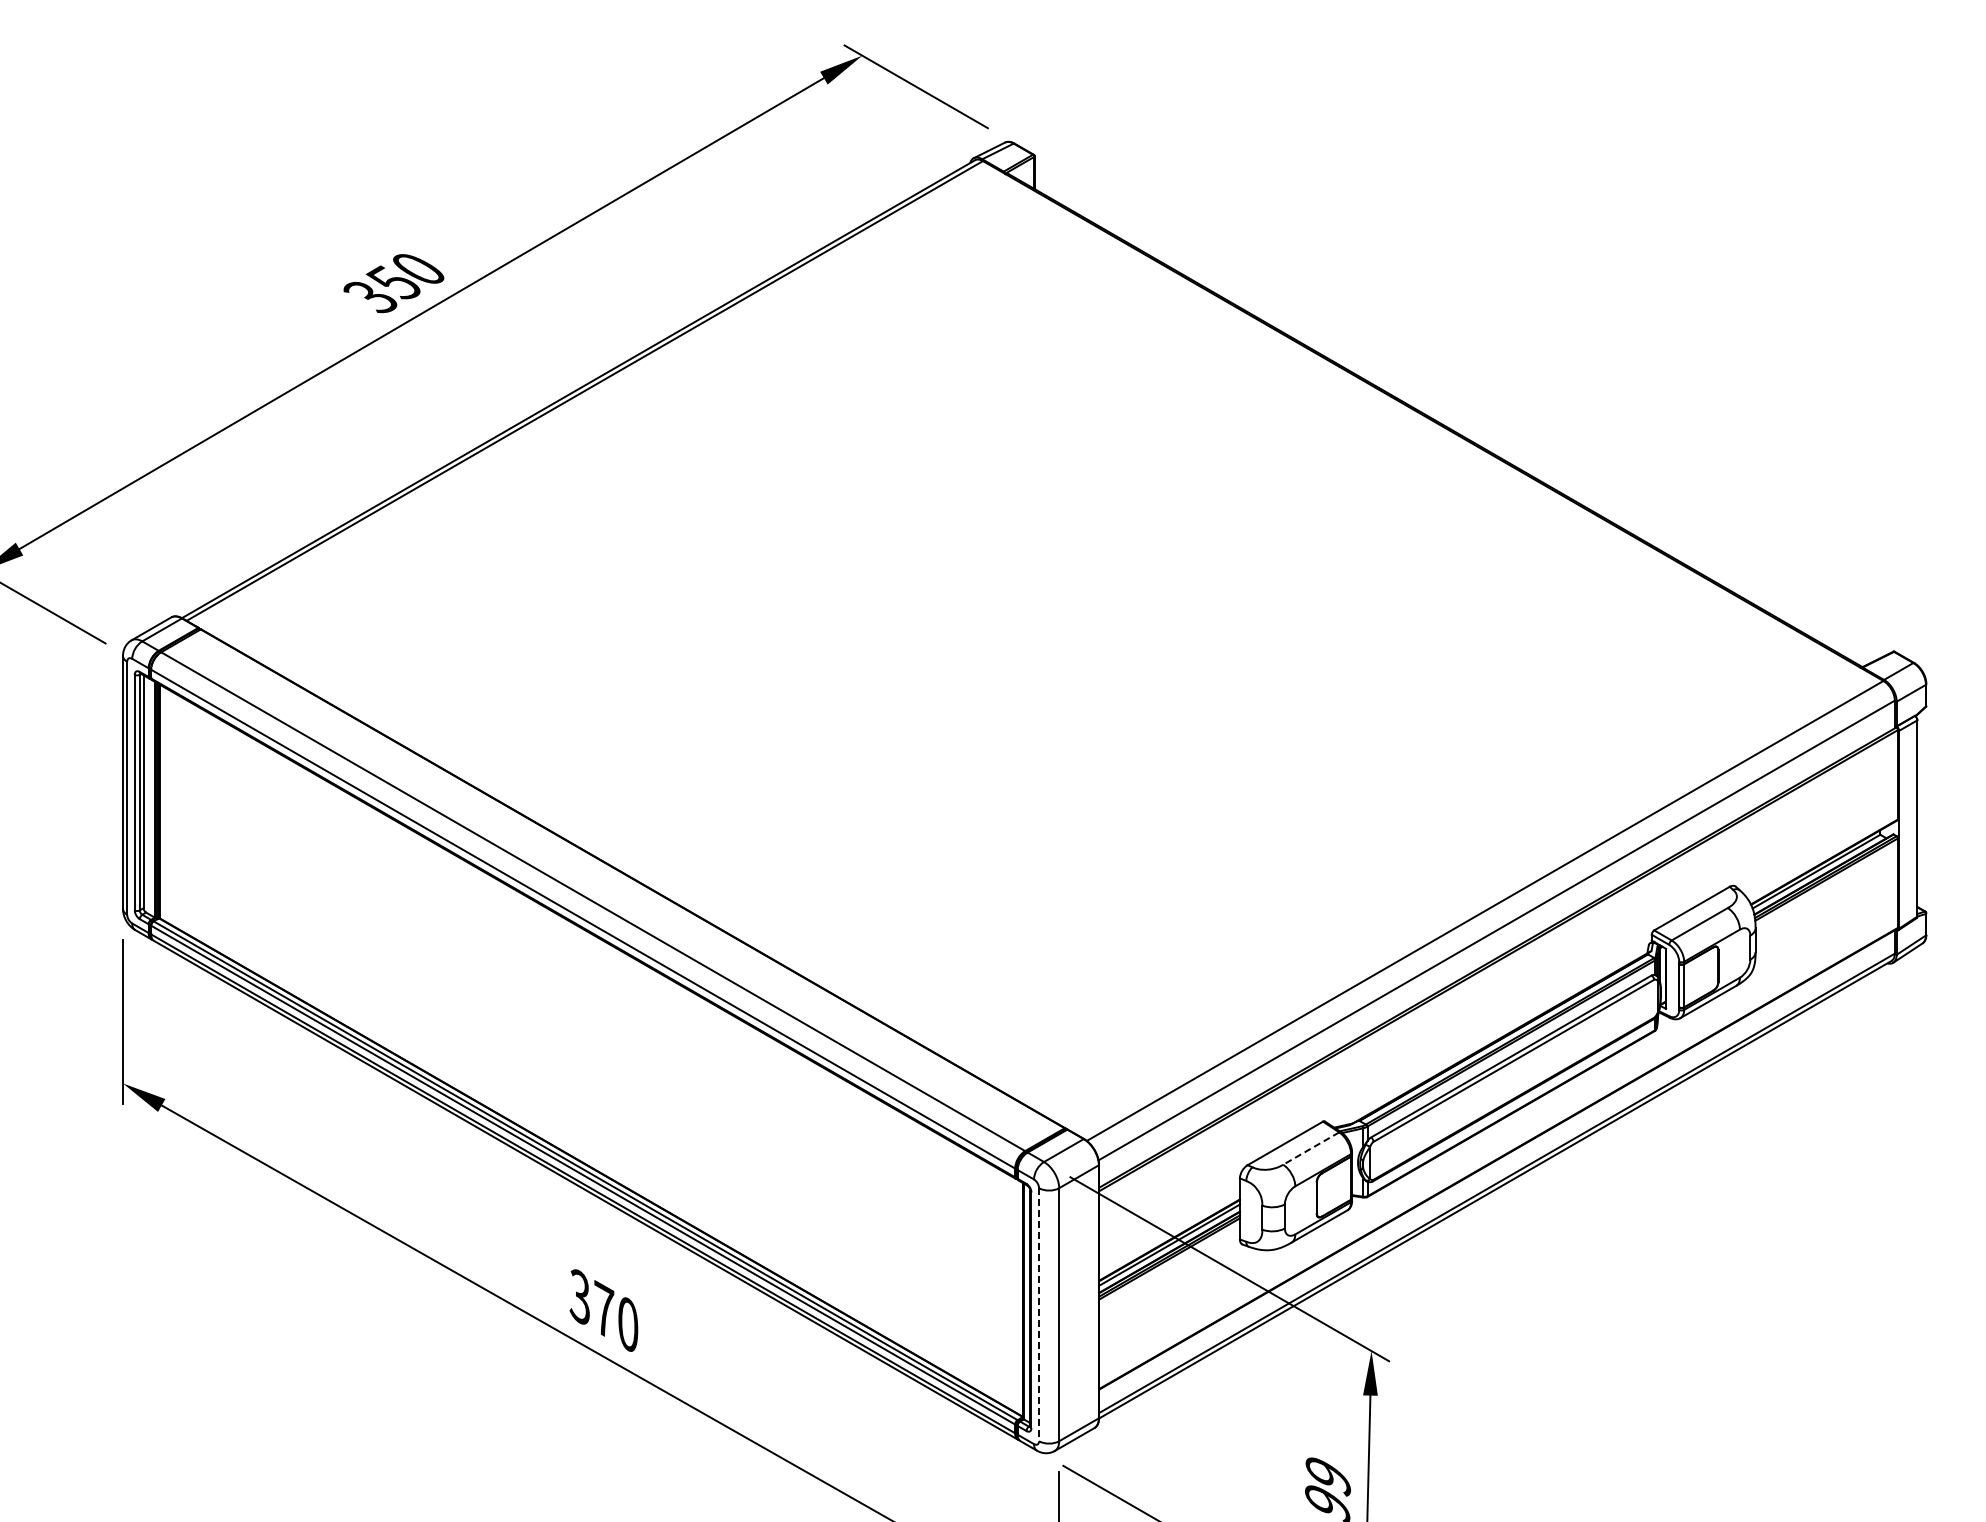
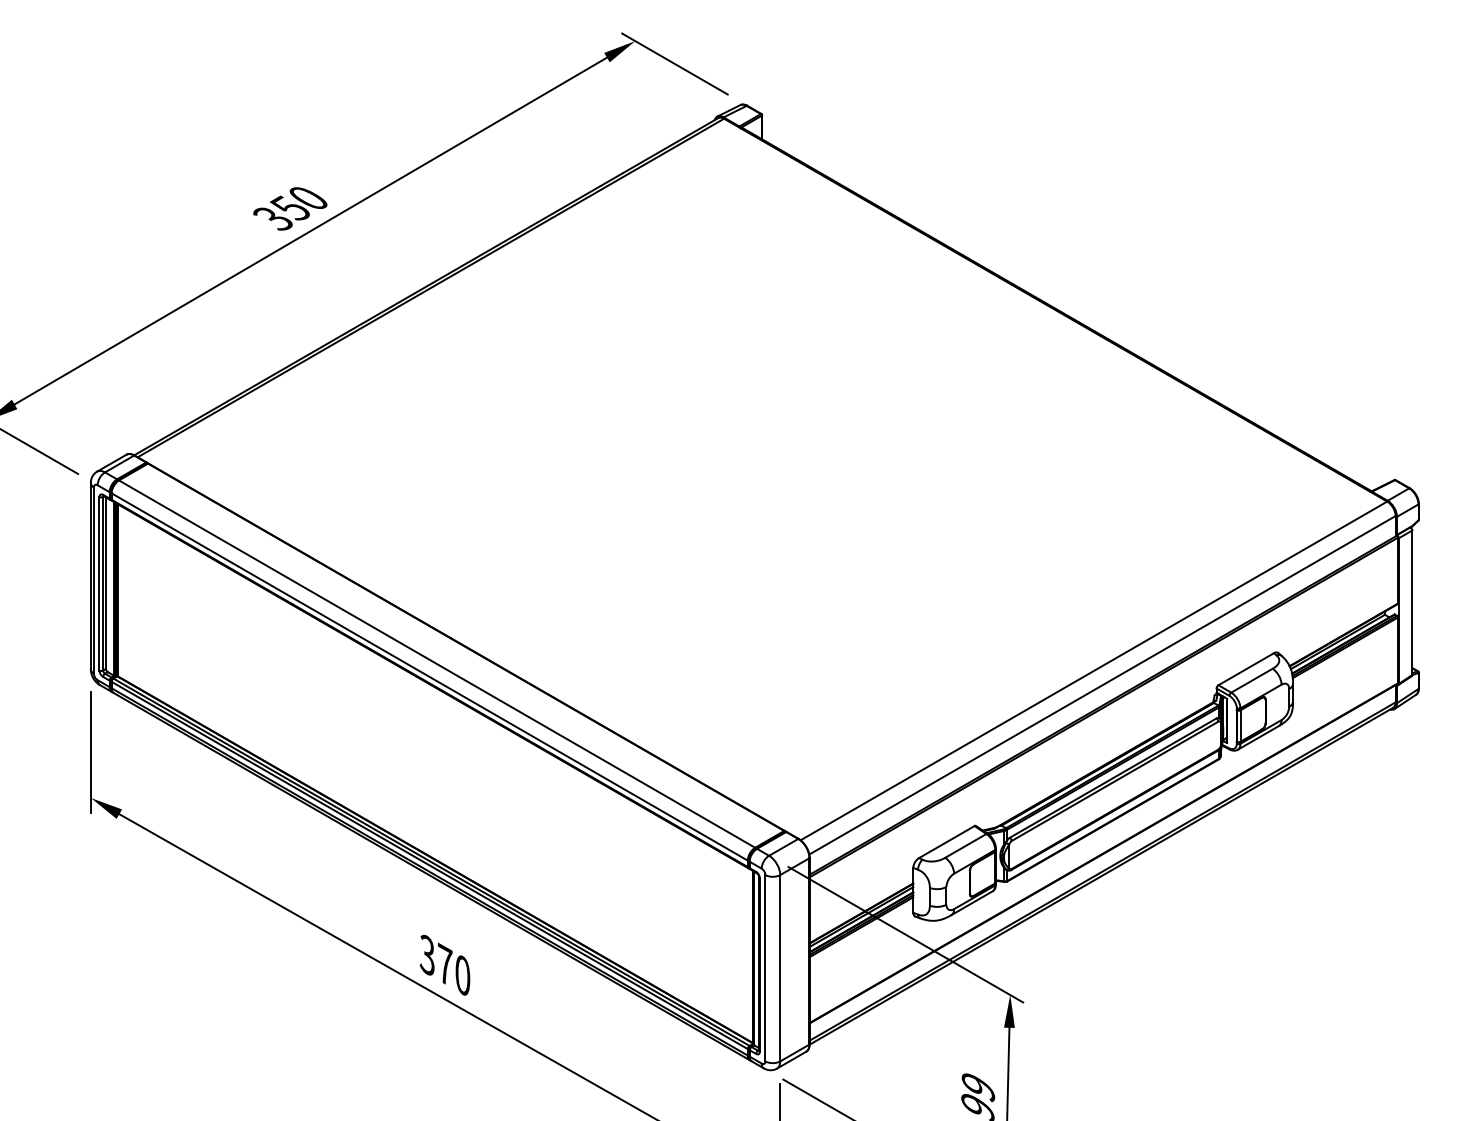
line: (1310, 1148) -> (965, 845), dashed -> solid
line: (1039, 1314) -> (765, 968), dashed -> solid

